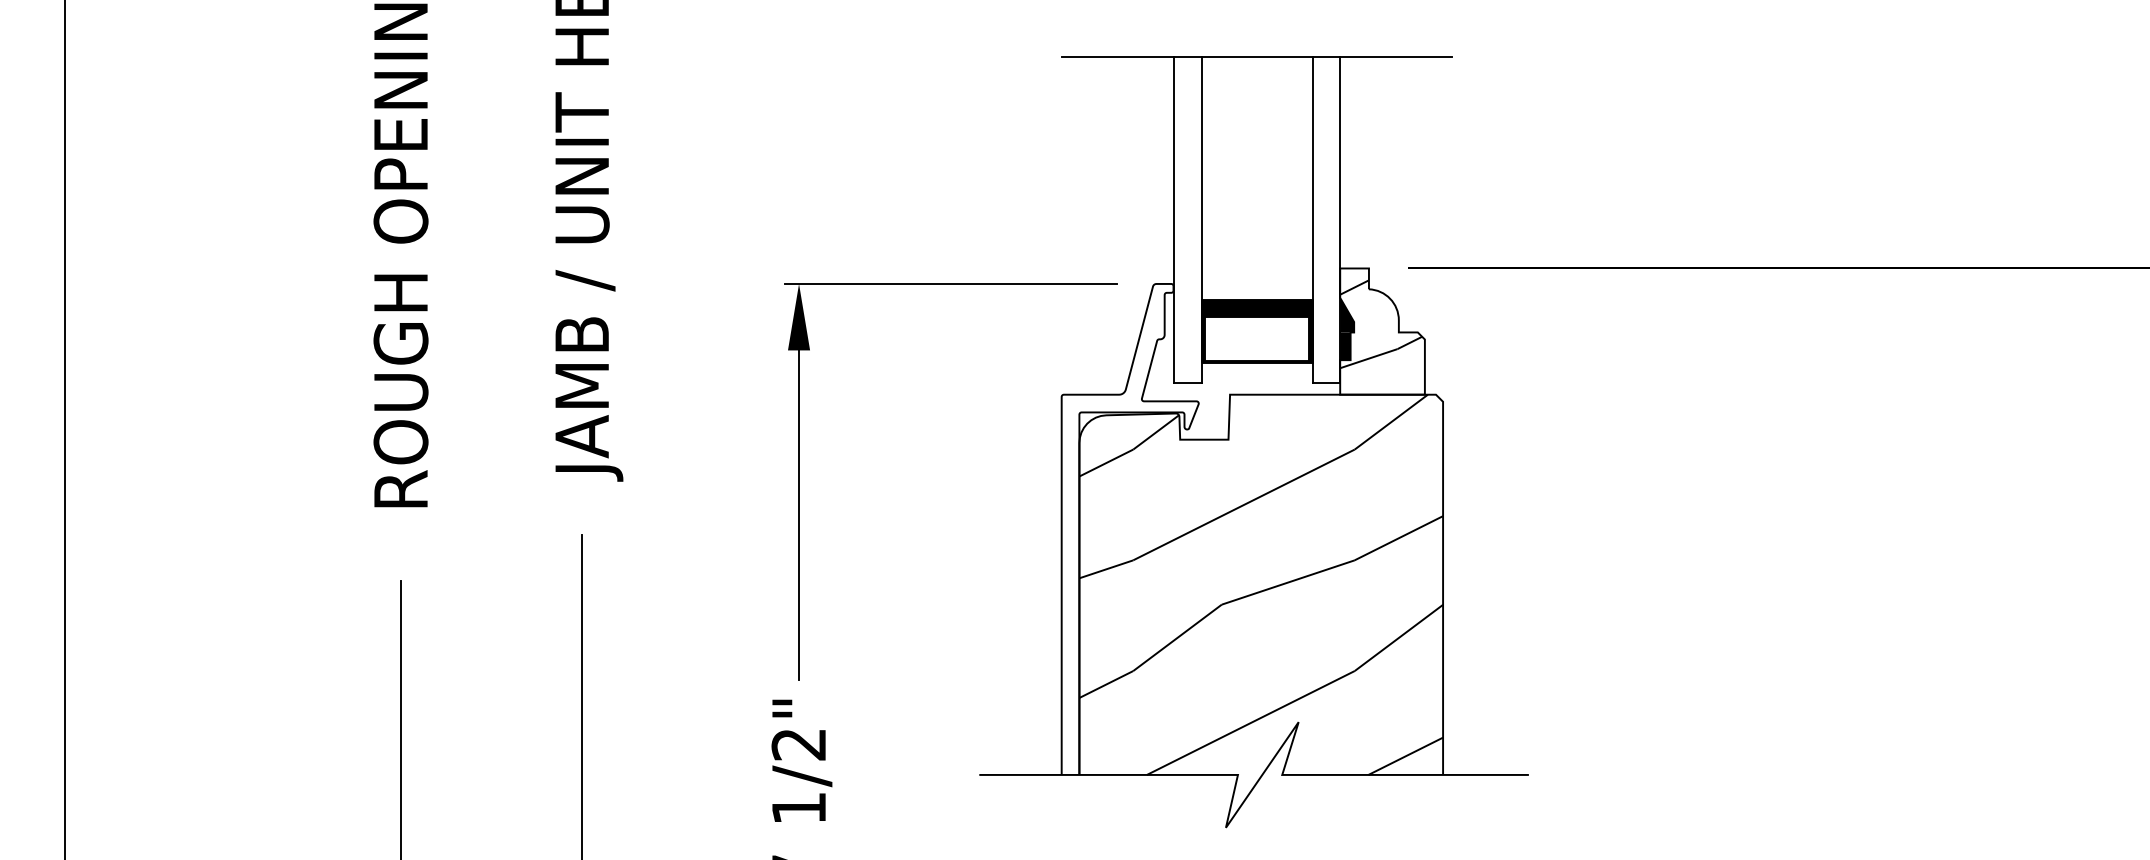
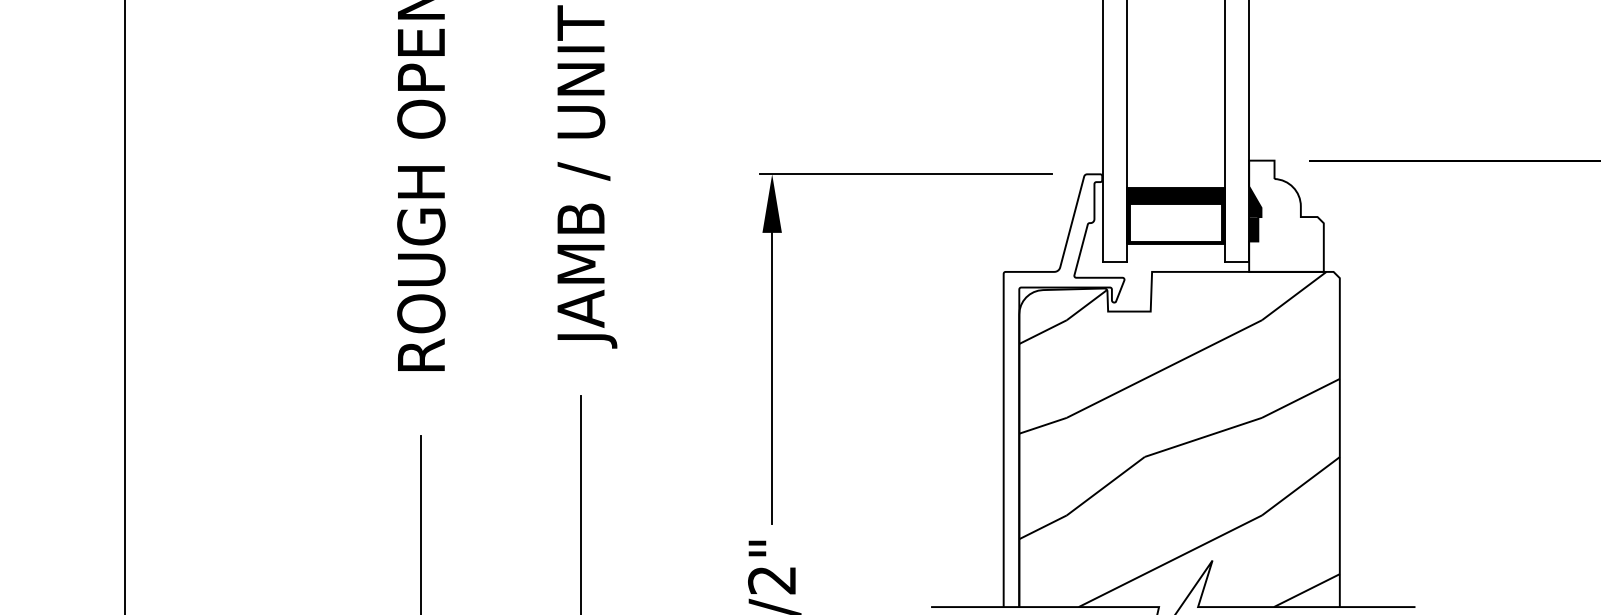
hatch: (1381, 324) -> (1285, 210), removed

